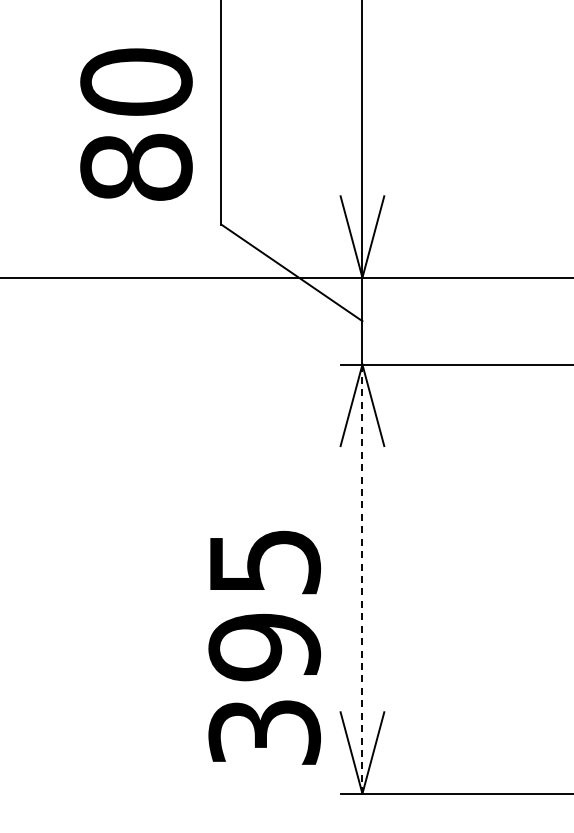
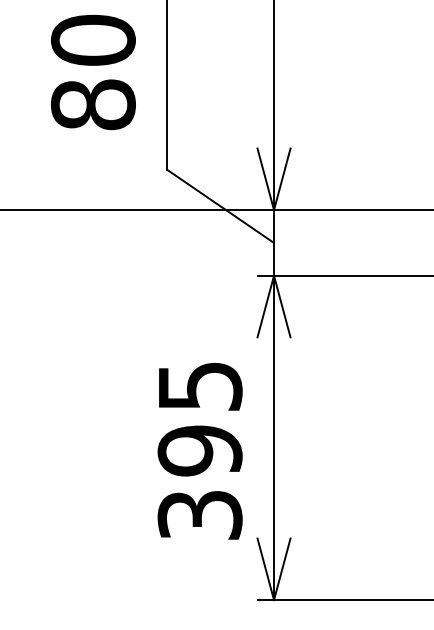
text: (136, 124) -> (93, 72), moved
line: (362, 579) -> (274, 438), dashed -> solid
text: (264, 647) -> (199, 451), moved

